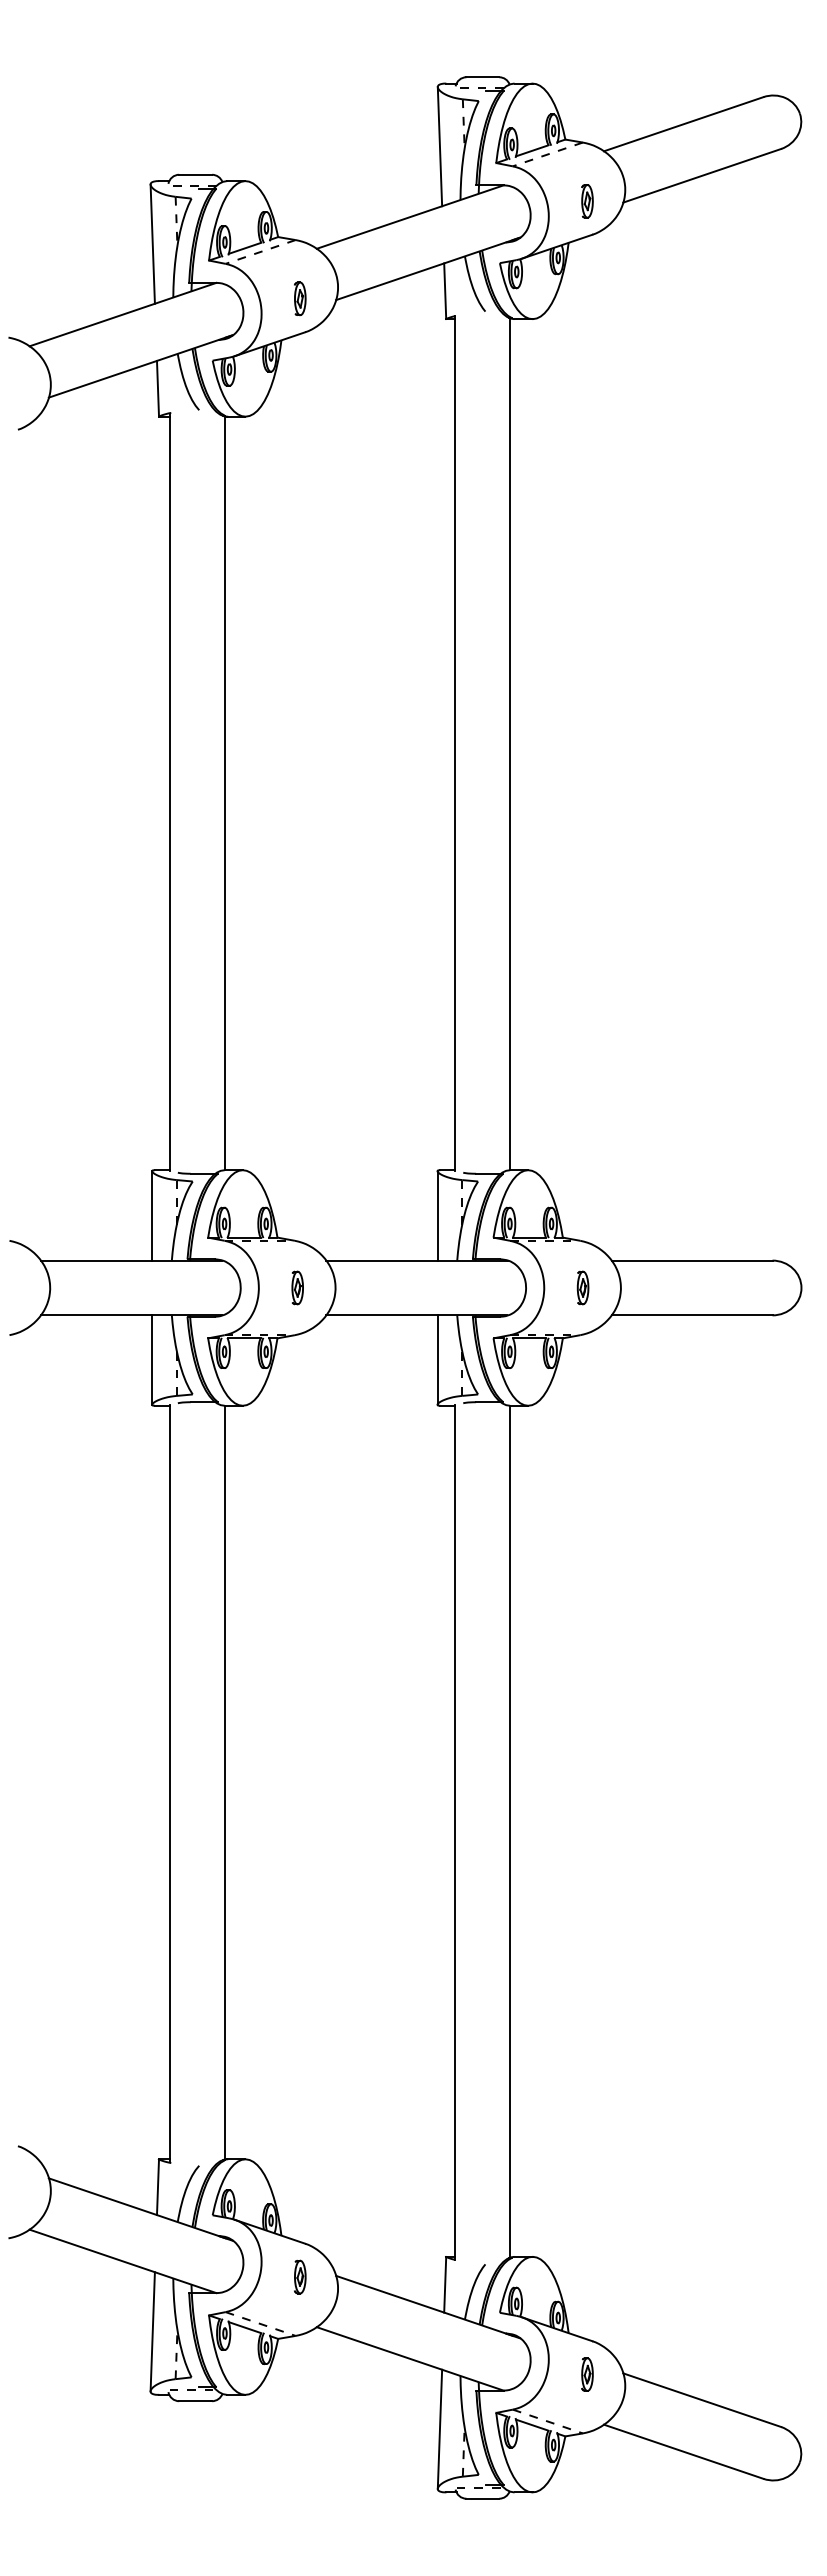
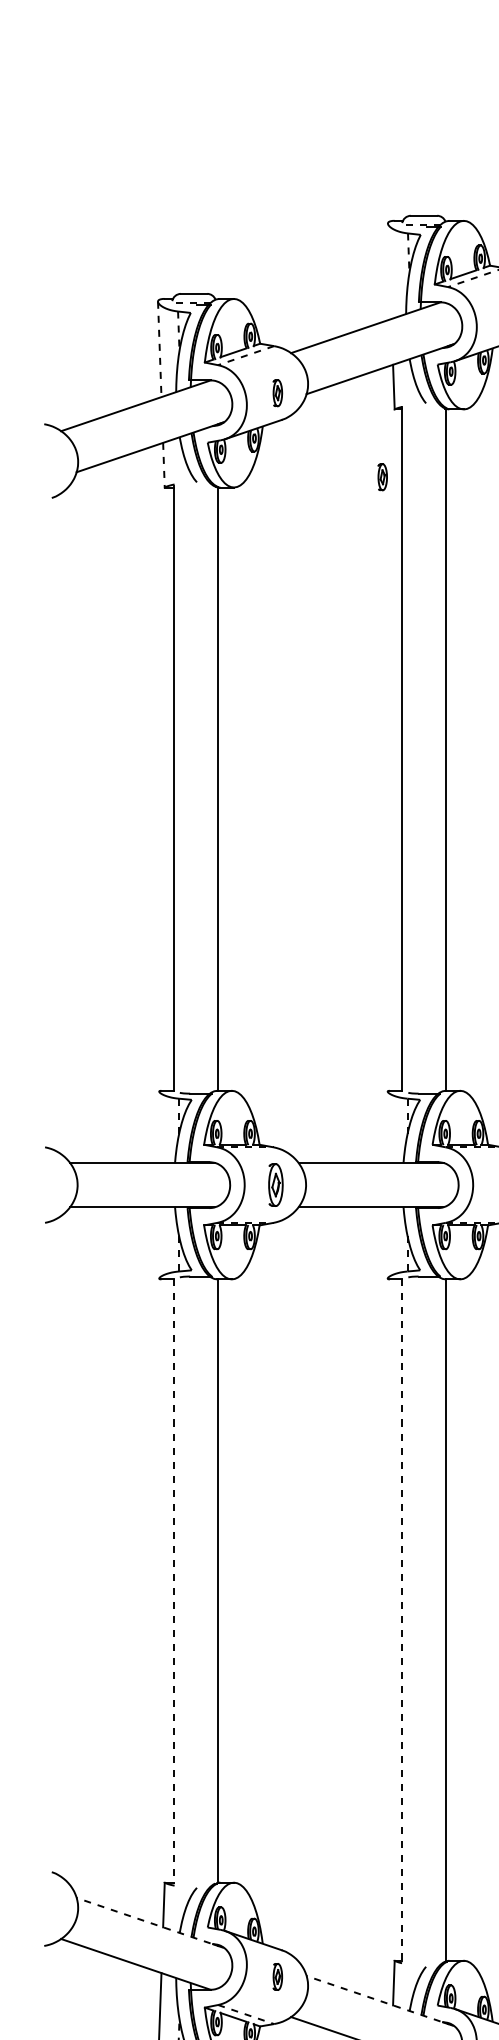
line: (439, 146) -> (389, 271), removed
line: (152, 244) -> (159, 349), solid -> dashed
line: (158, 388) -> (164, 464), solid -> dashed
part: (431, 403) -> (382, 476), added
line: (152, 1215) -> (159, 1127), removed
line: (437, 1215) -> (387, 1127), removed
part: (297, 1287) -> (275, 1184), size x1.6
line: (152, 1359) -> (159, 1242), removed
line: (437, 1359) -> (387, 1242), removed
line: (170, 1783) -> (173, 1581), solid -> dashed
line: (455, 1833) -> (402, 1621), solid -> dashed
line: (140, 2209) -> (149, 1922), solid -> dashed
line: (427, 2306) -> (379, 2000), solid -> dashed

